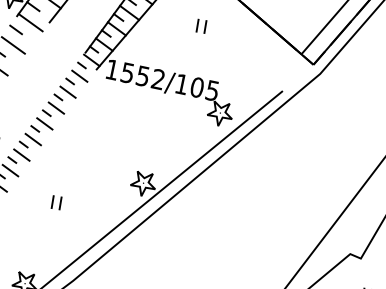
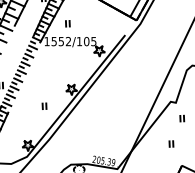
part: (200, 25) -> (67, 23), moved
part: (56, 201) -> (44, 105), moved

